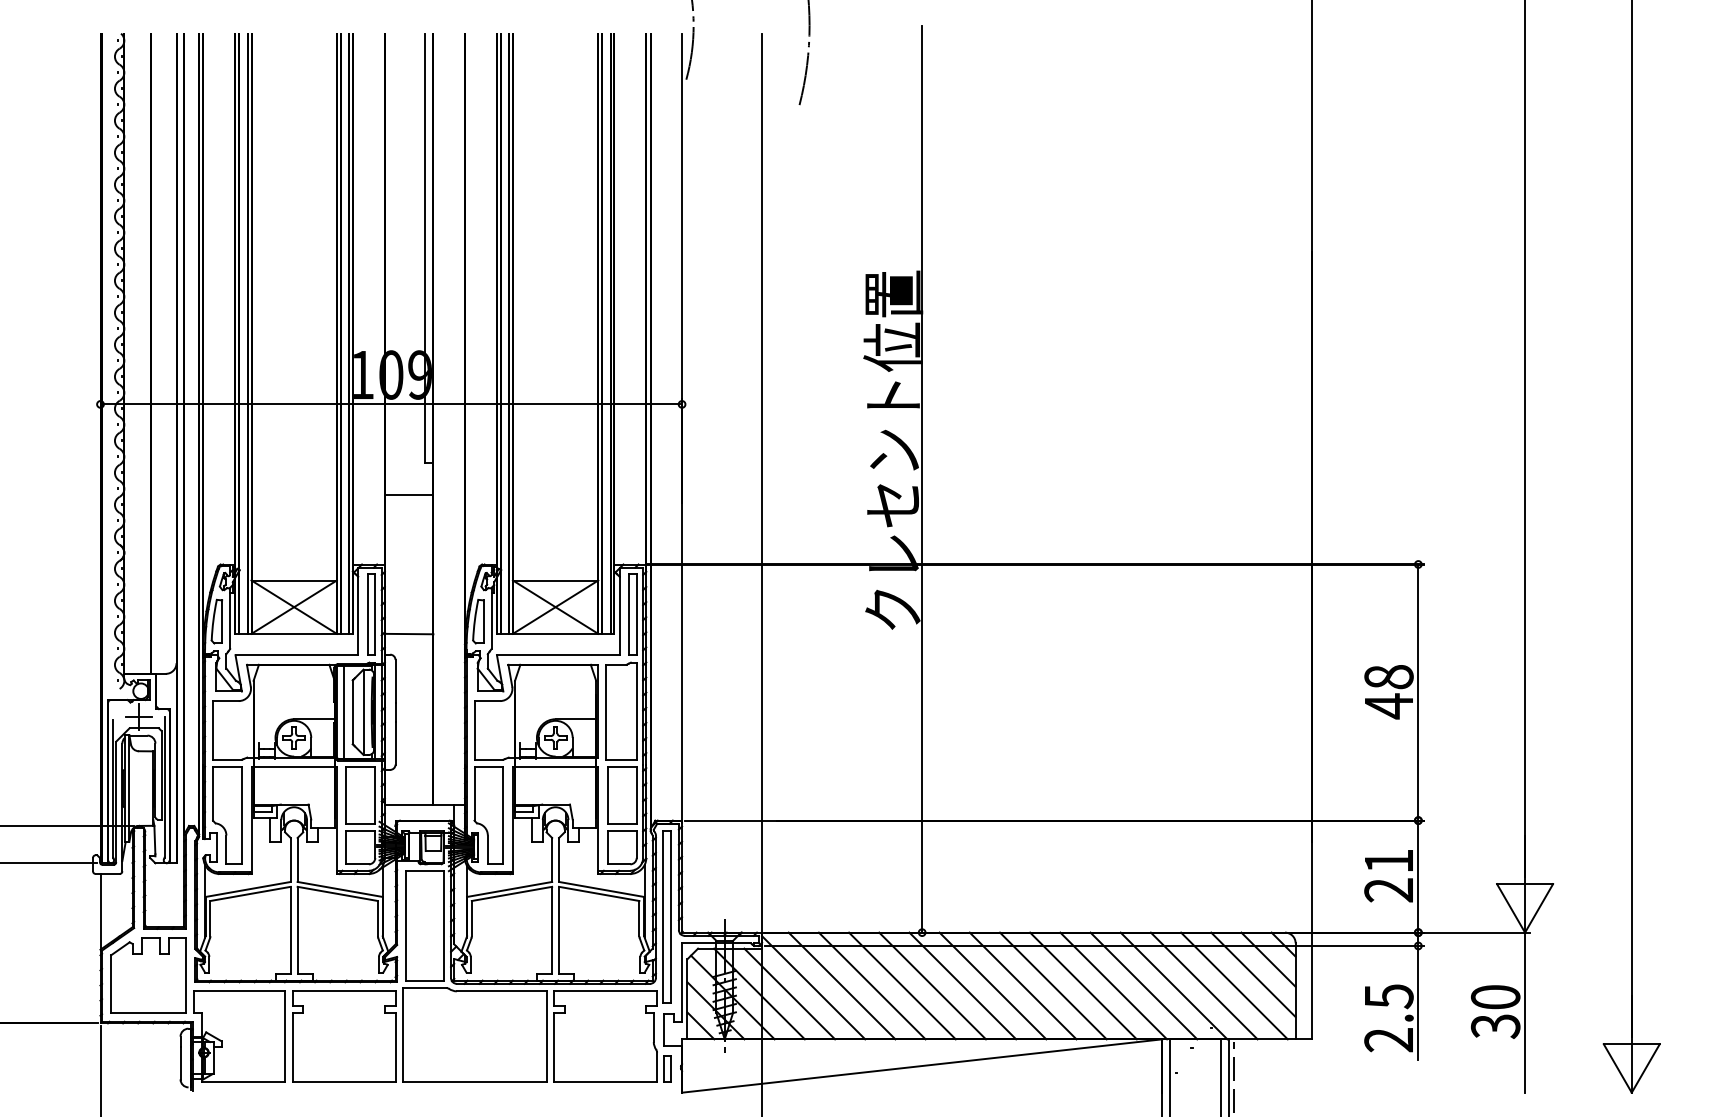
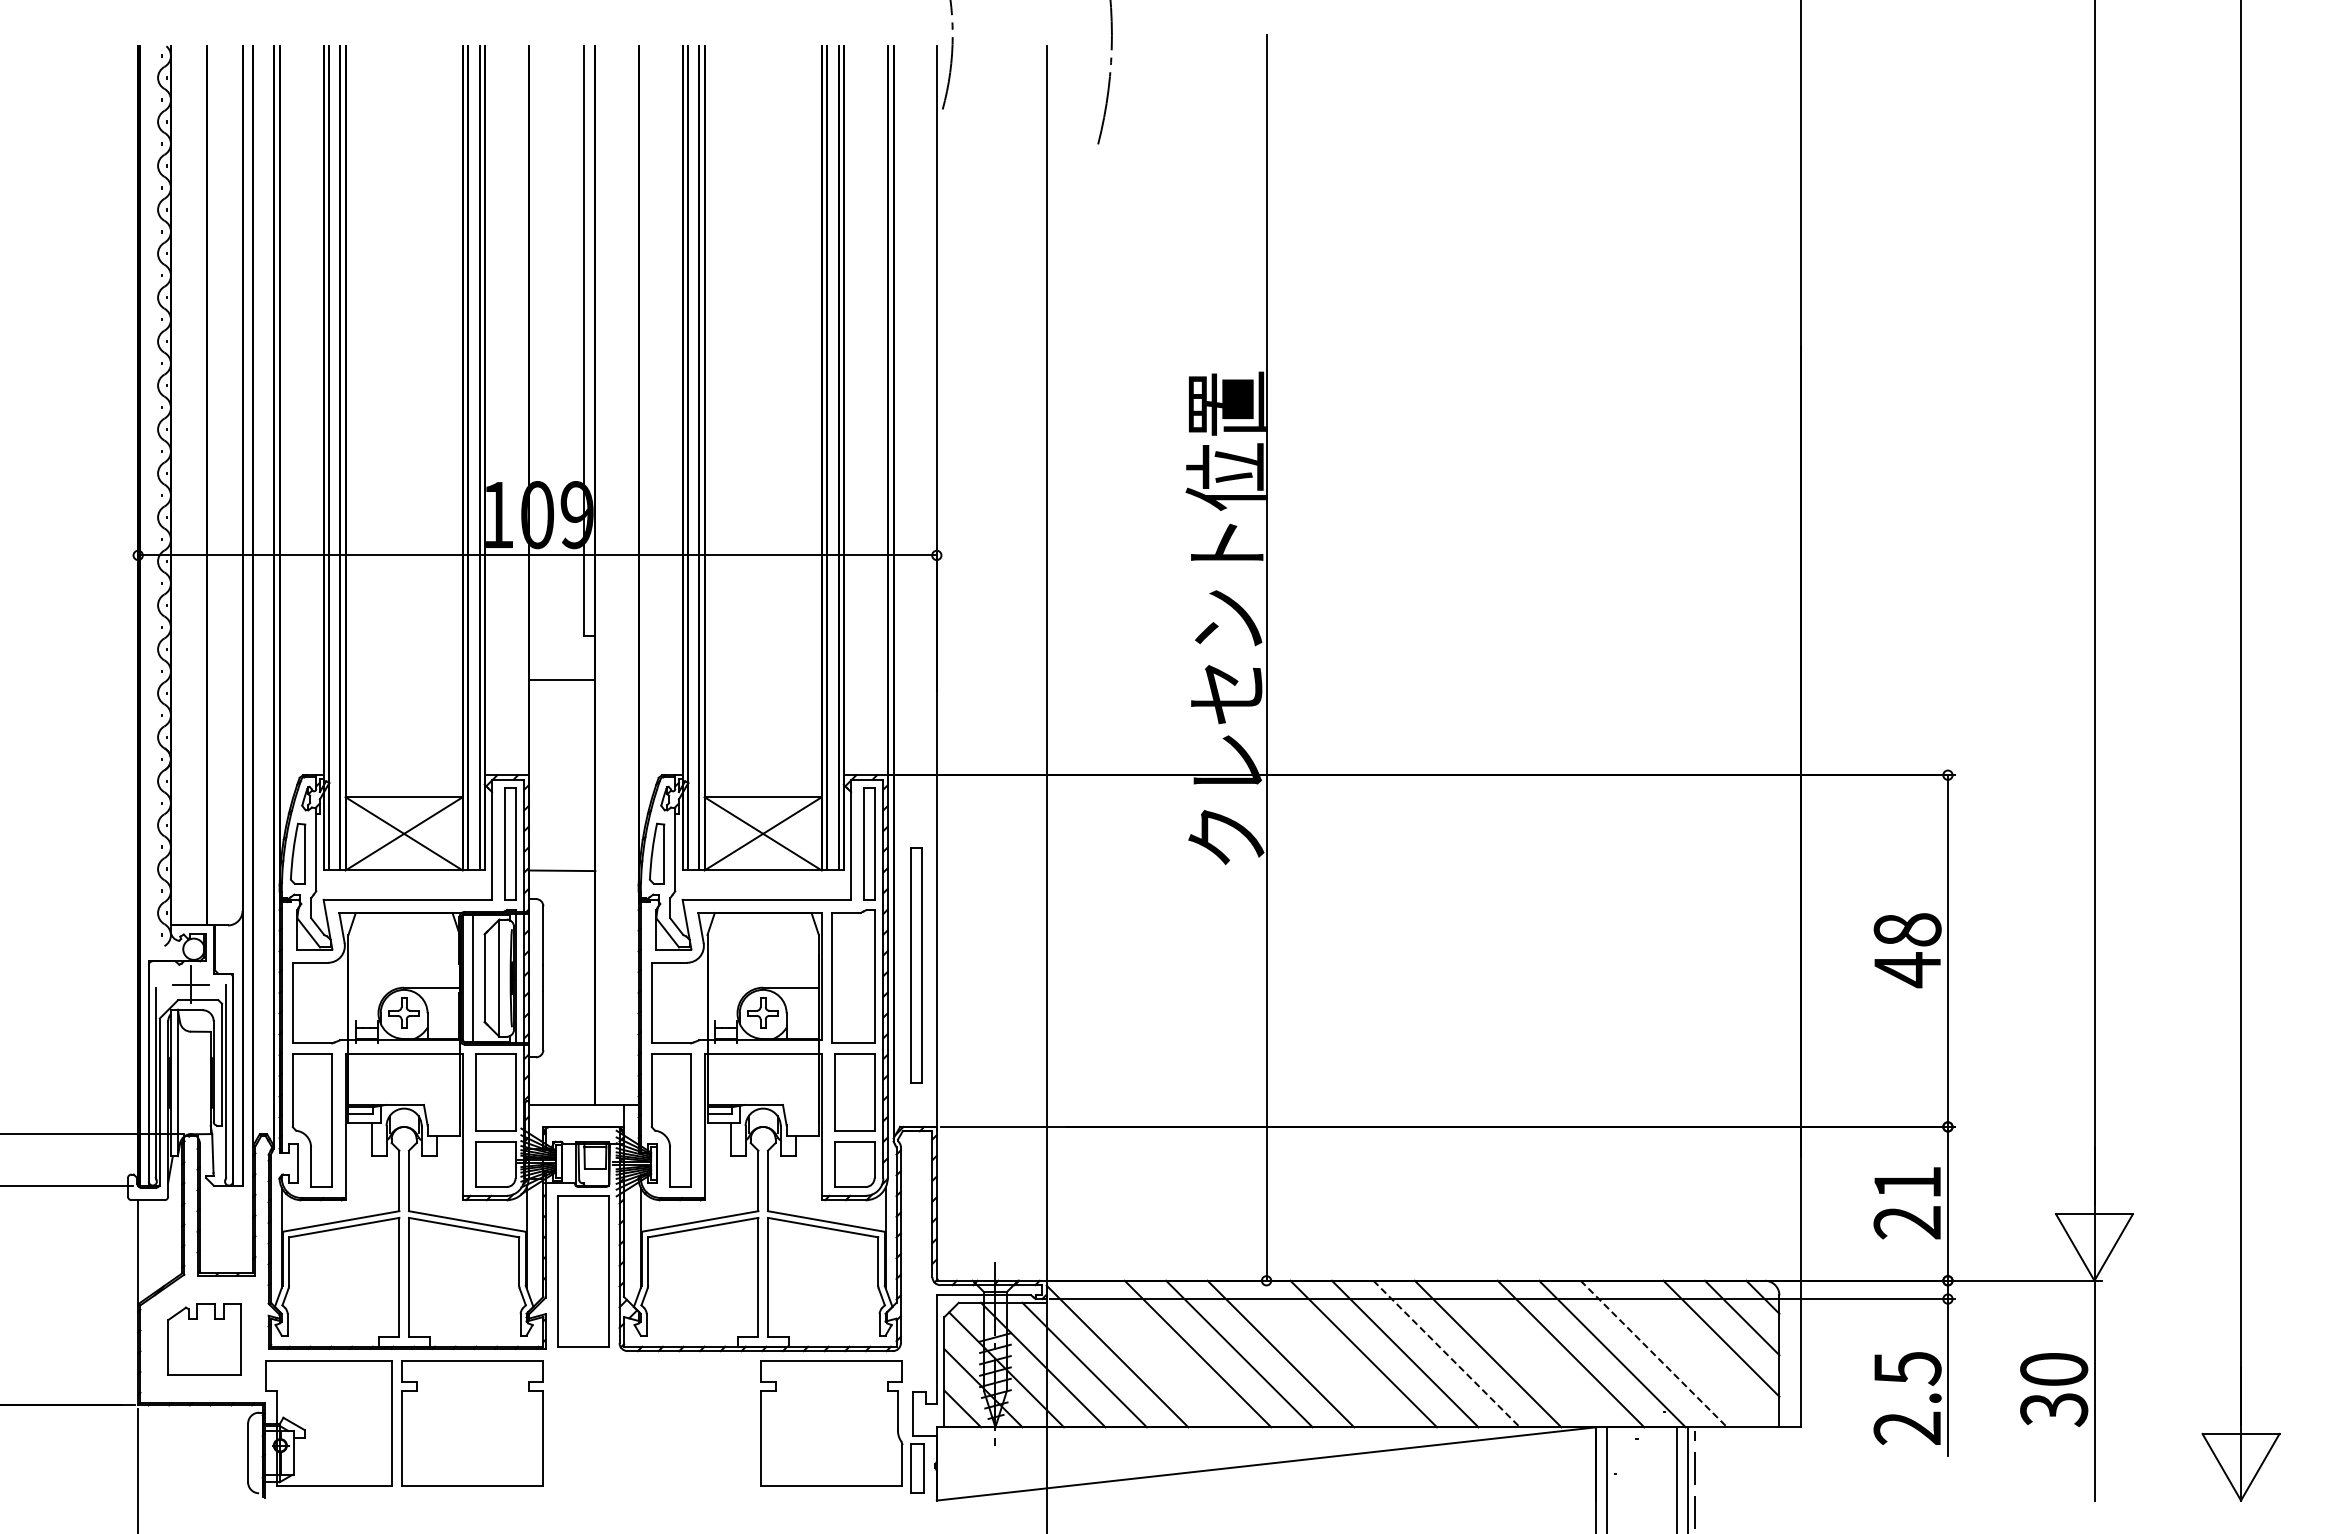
part: (667, 917) -> (916, 965), moved
part: (148, 975) -> (203, 1339), size x0.7
line: (842, 985) -> (1156, 1353), removed
line: (962, 985) -> (1322, 1353), removed
line: (1113, 985) -> (1529, 1353), removed
line: (1234, 985) -> (1695, 1353), removed
line: (1053, 986) -> (1446, 1354), solid -> dashed
line: (1203, 986) -> (1653, 1354), solid -> dashed
part: (475, 1035) -> (652, 1421), removed
part: (667, 1069) -> (917, 1468), size x1.4

